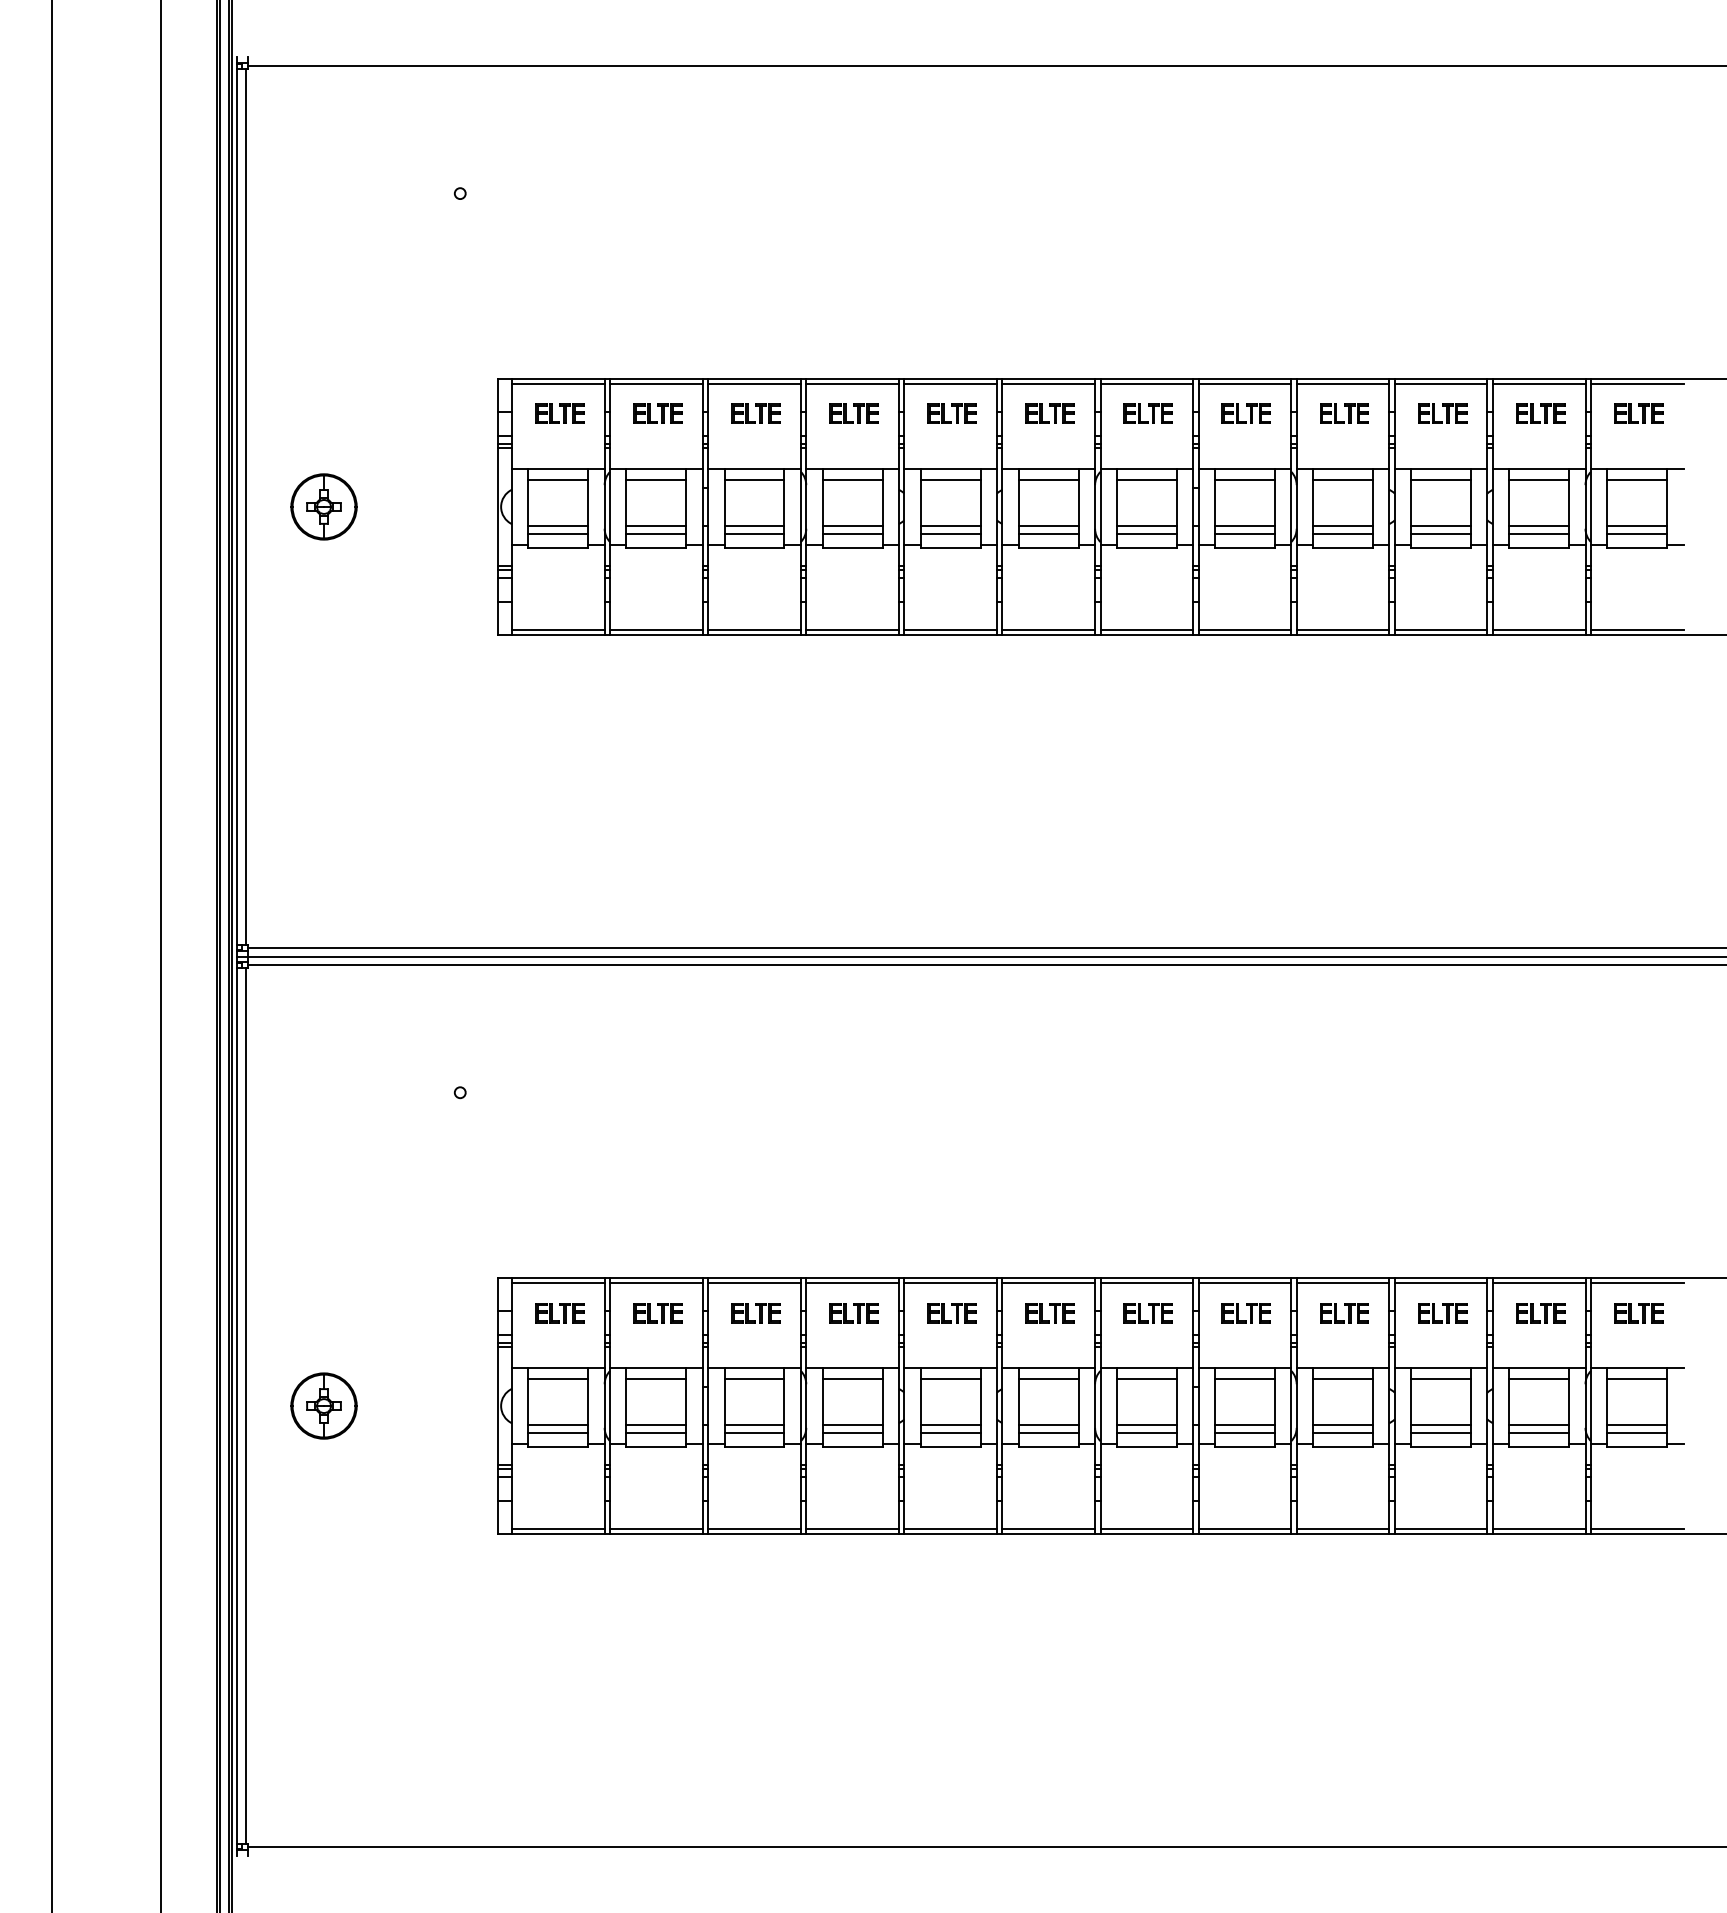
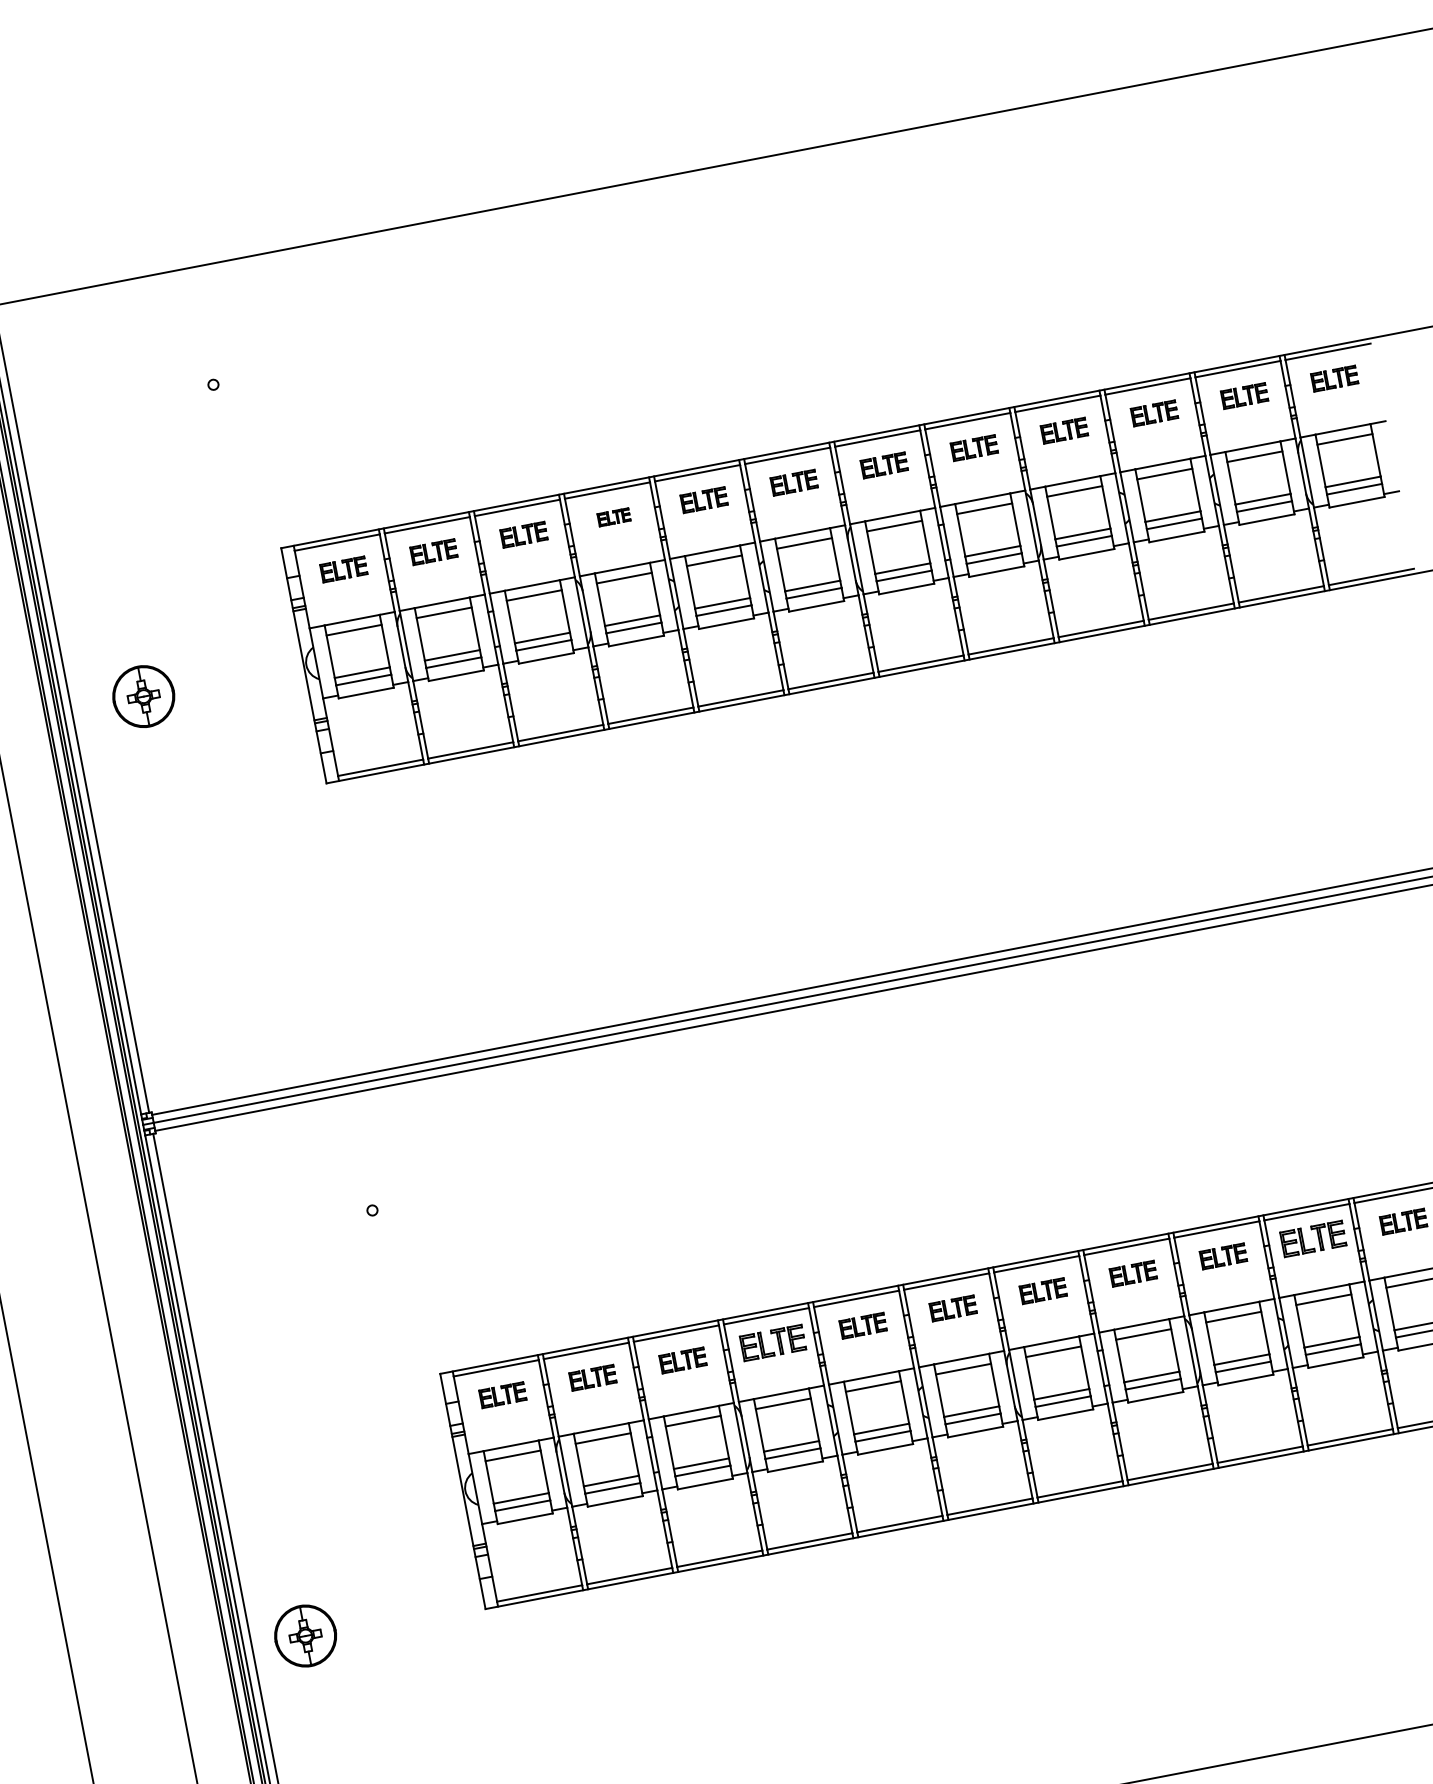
part: (853, 413) -> (613, 517), size x0.7
part: (853, 1313) -> (772, 1343), size x1.4
part: (1442, 1313) -> (1313, 1239), size x1.4
part: (323, 1405) -> (305, 1635), moved

